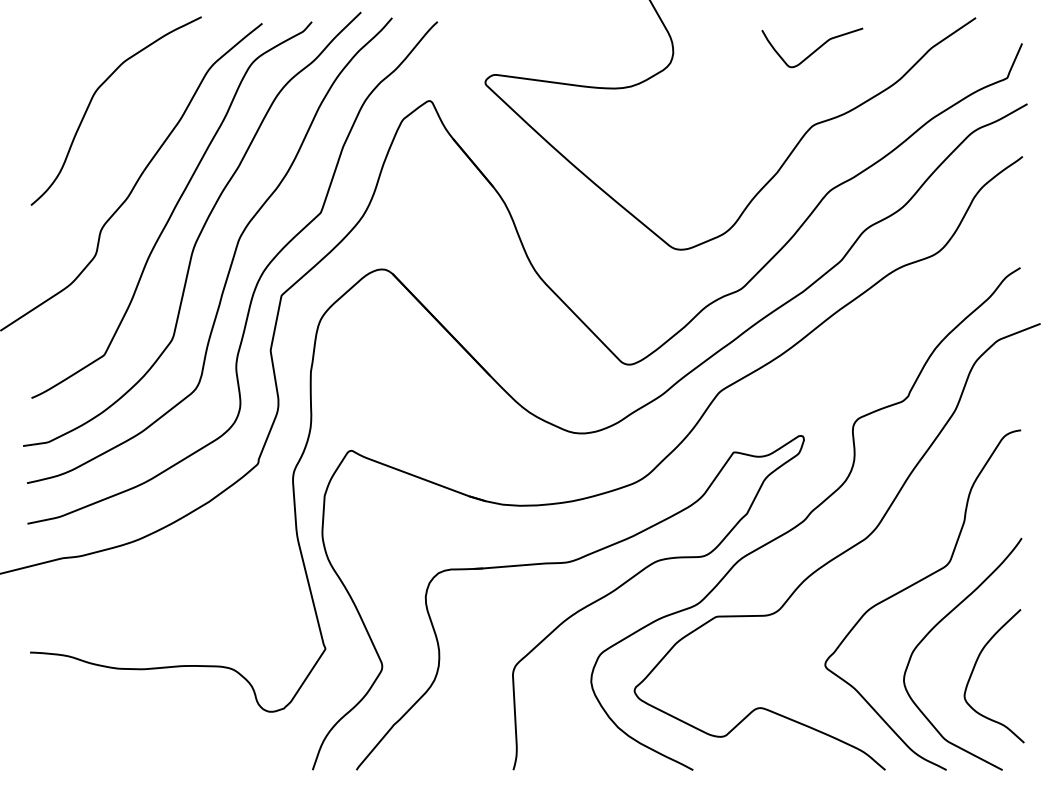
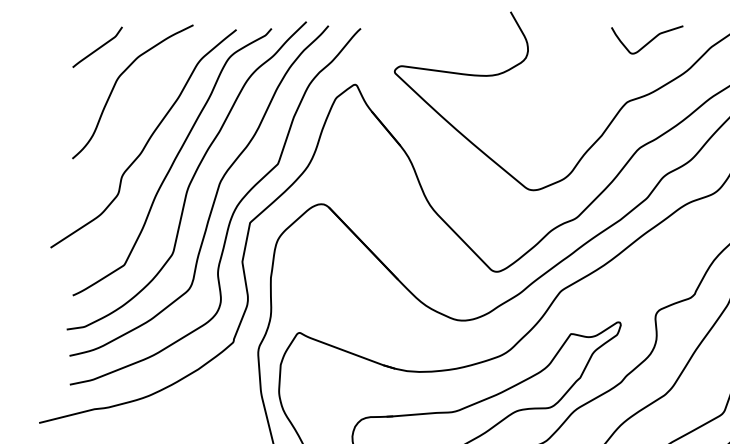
curve: (67, 49) -> (98, 48), added
curve: (815, 49) -> (649, 41), moved

